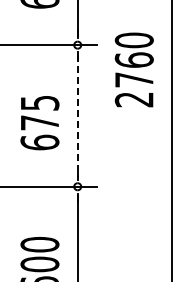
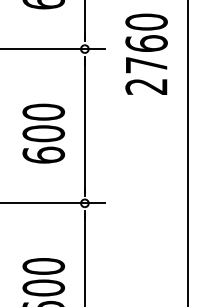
text: (133, 69) -> (145, 53), moved
text: (39, 112) -> (43, 122), 675 -> 600
line: (77, 116) -> (84, 126), dashed -> solid

